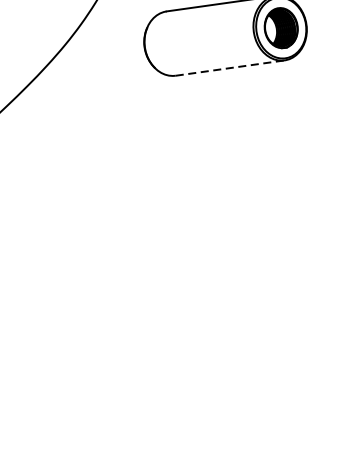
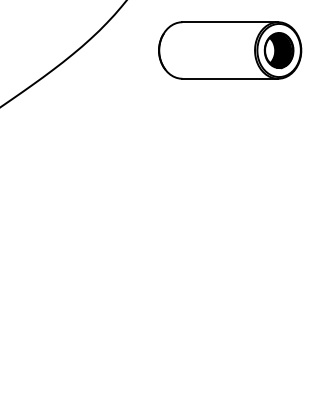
line: (230, 67) -> (230, 78), dashed -> solid

